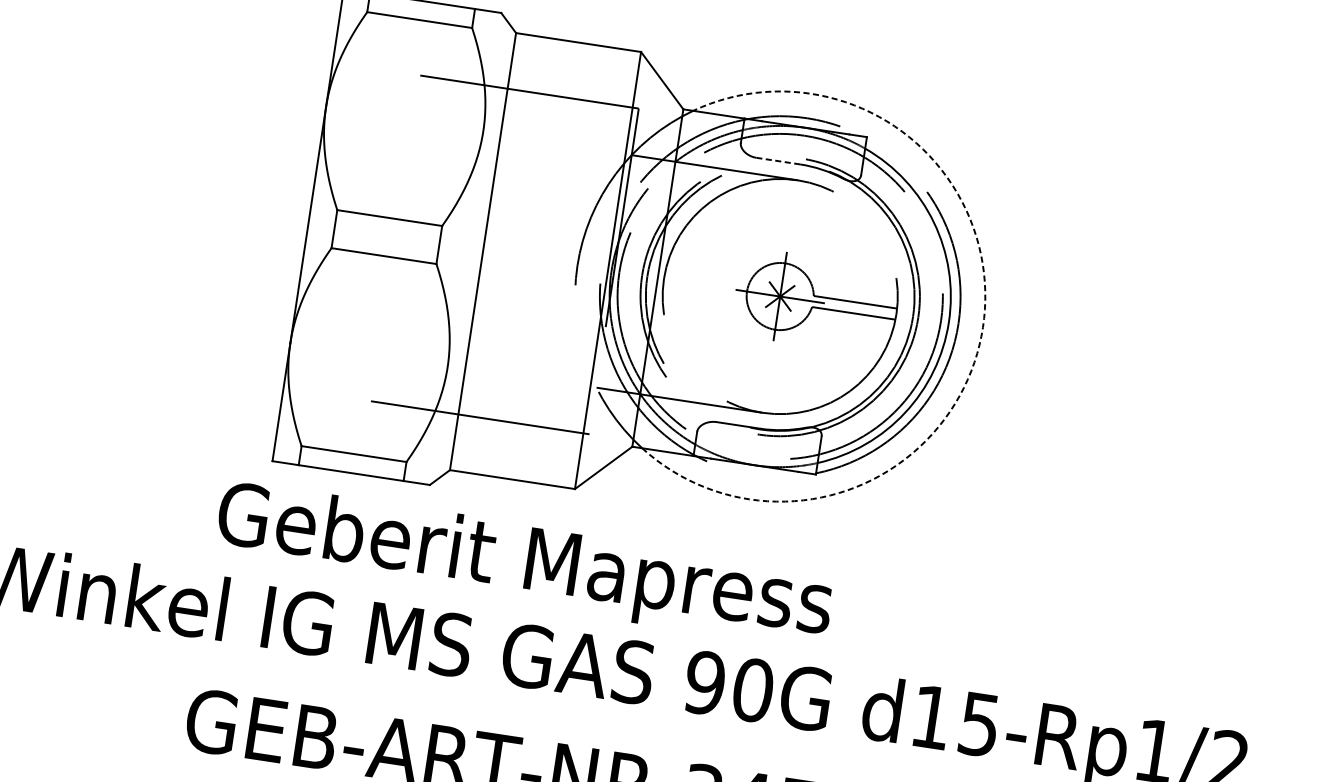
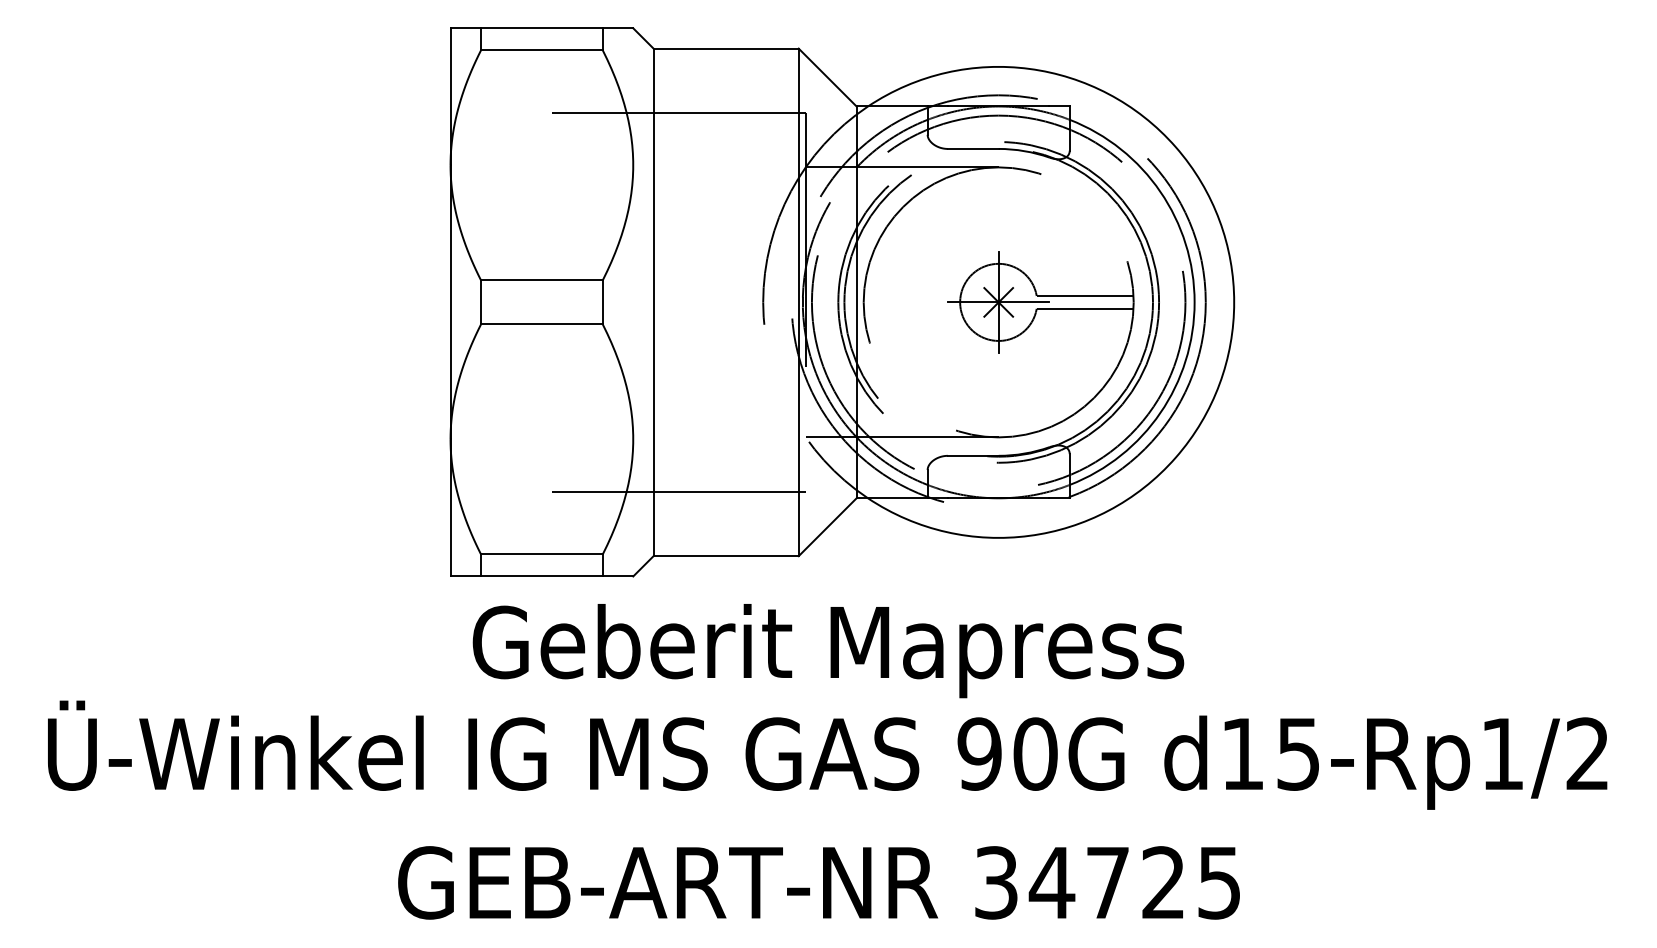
line: (777, 160) -> (972, 148), dashed -> solid
arc: (983, 327) -> (1234, 302), dashed -> solid
text: (524, 565) -> (828, 651), moved

